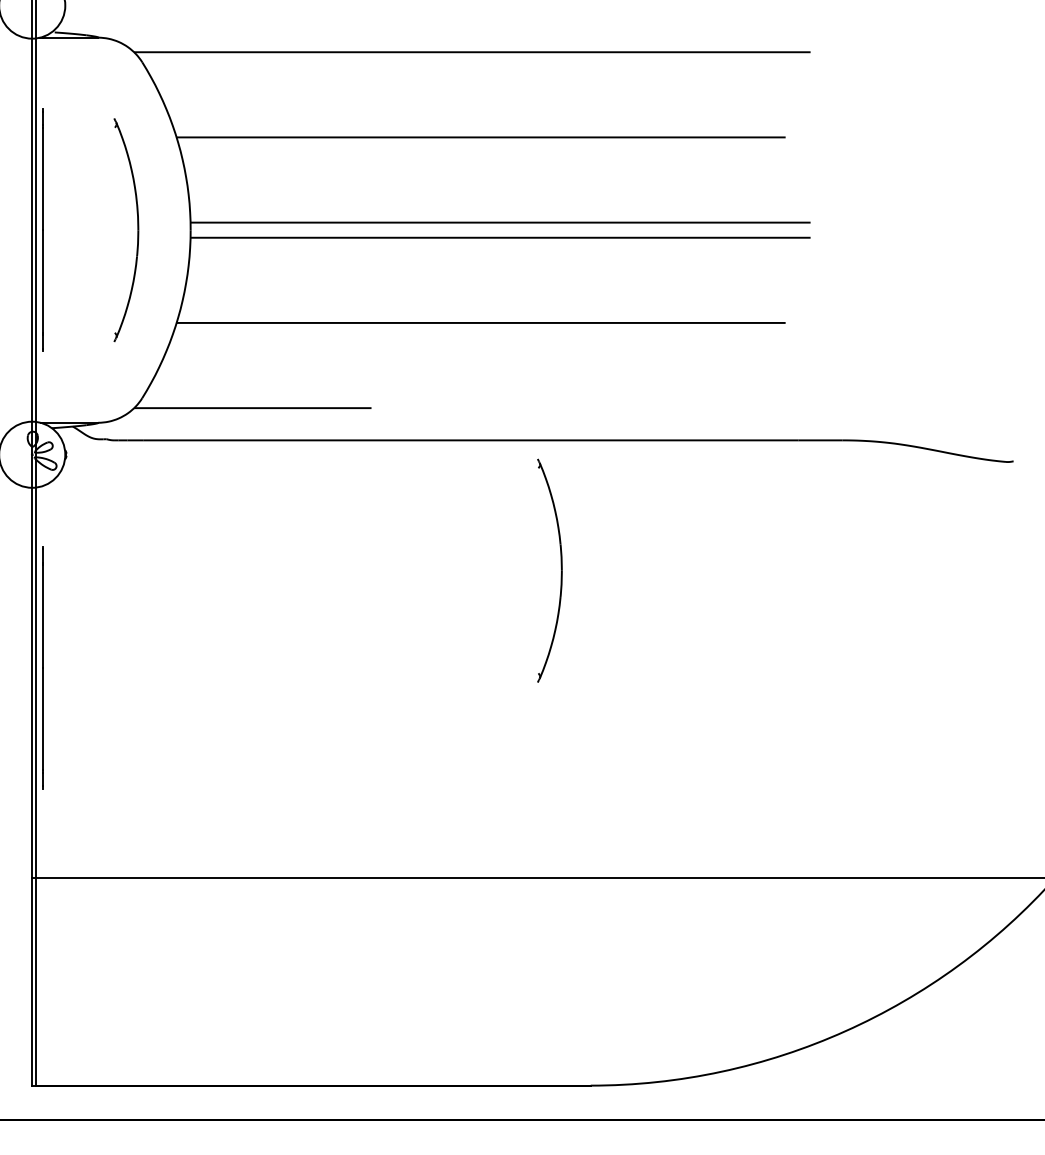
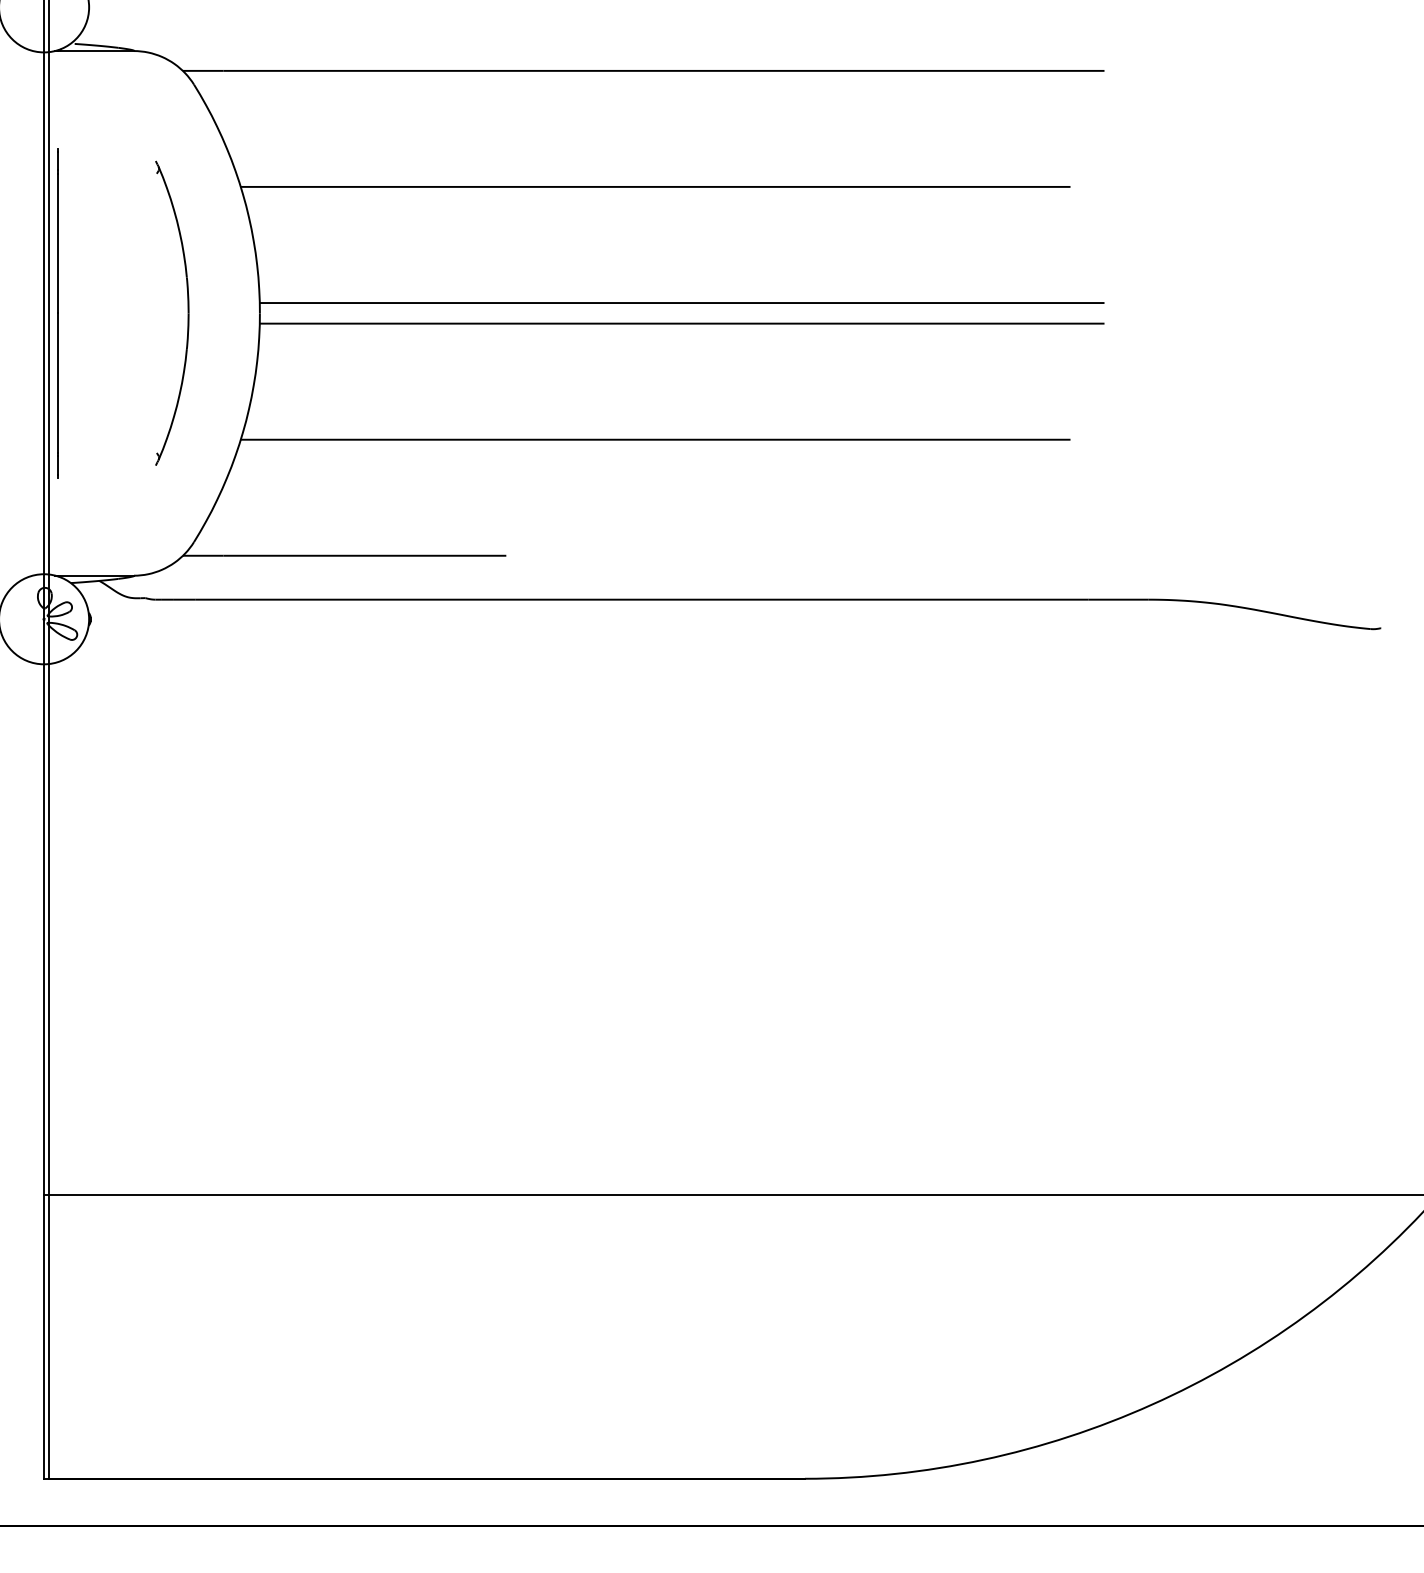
part: (561, 570) -> (764, 776), removed
line: (42, 667) -> (57, 909), removed

